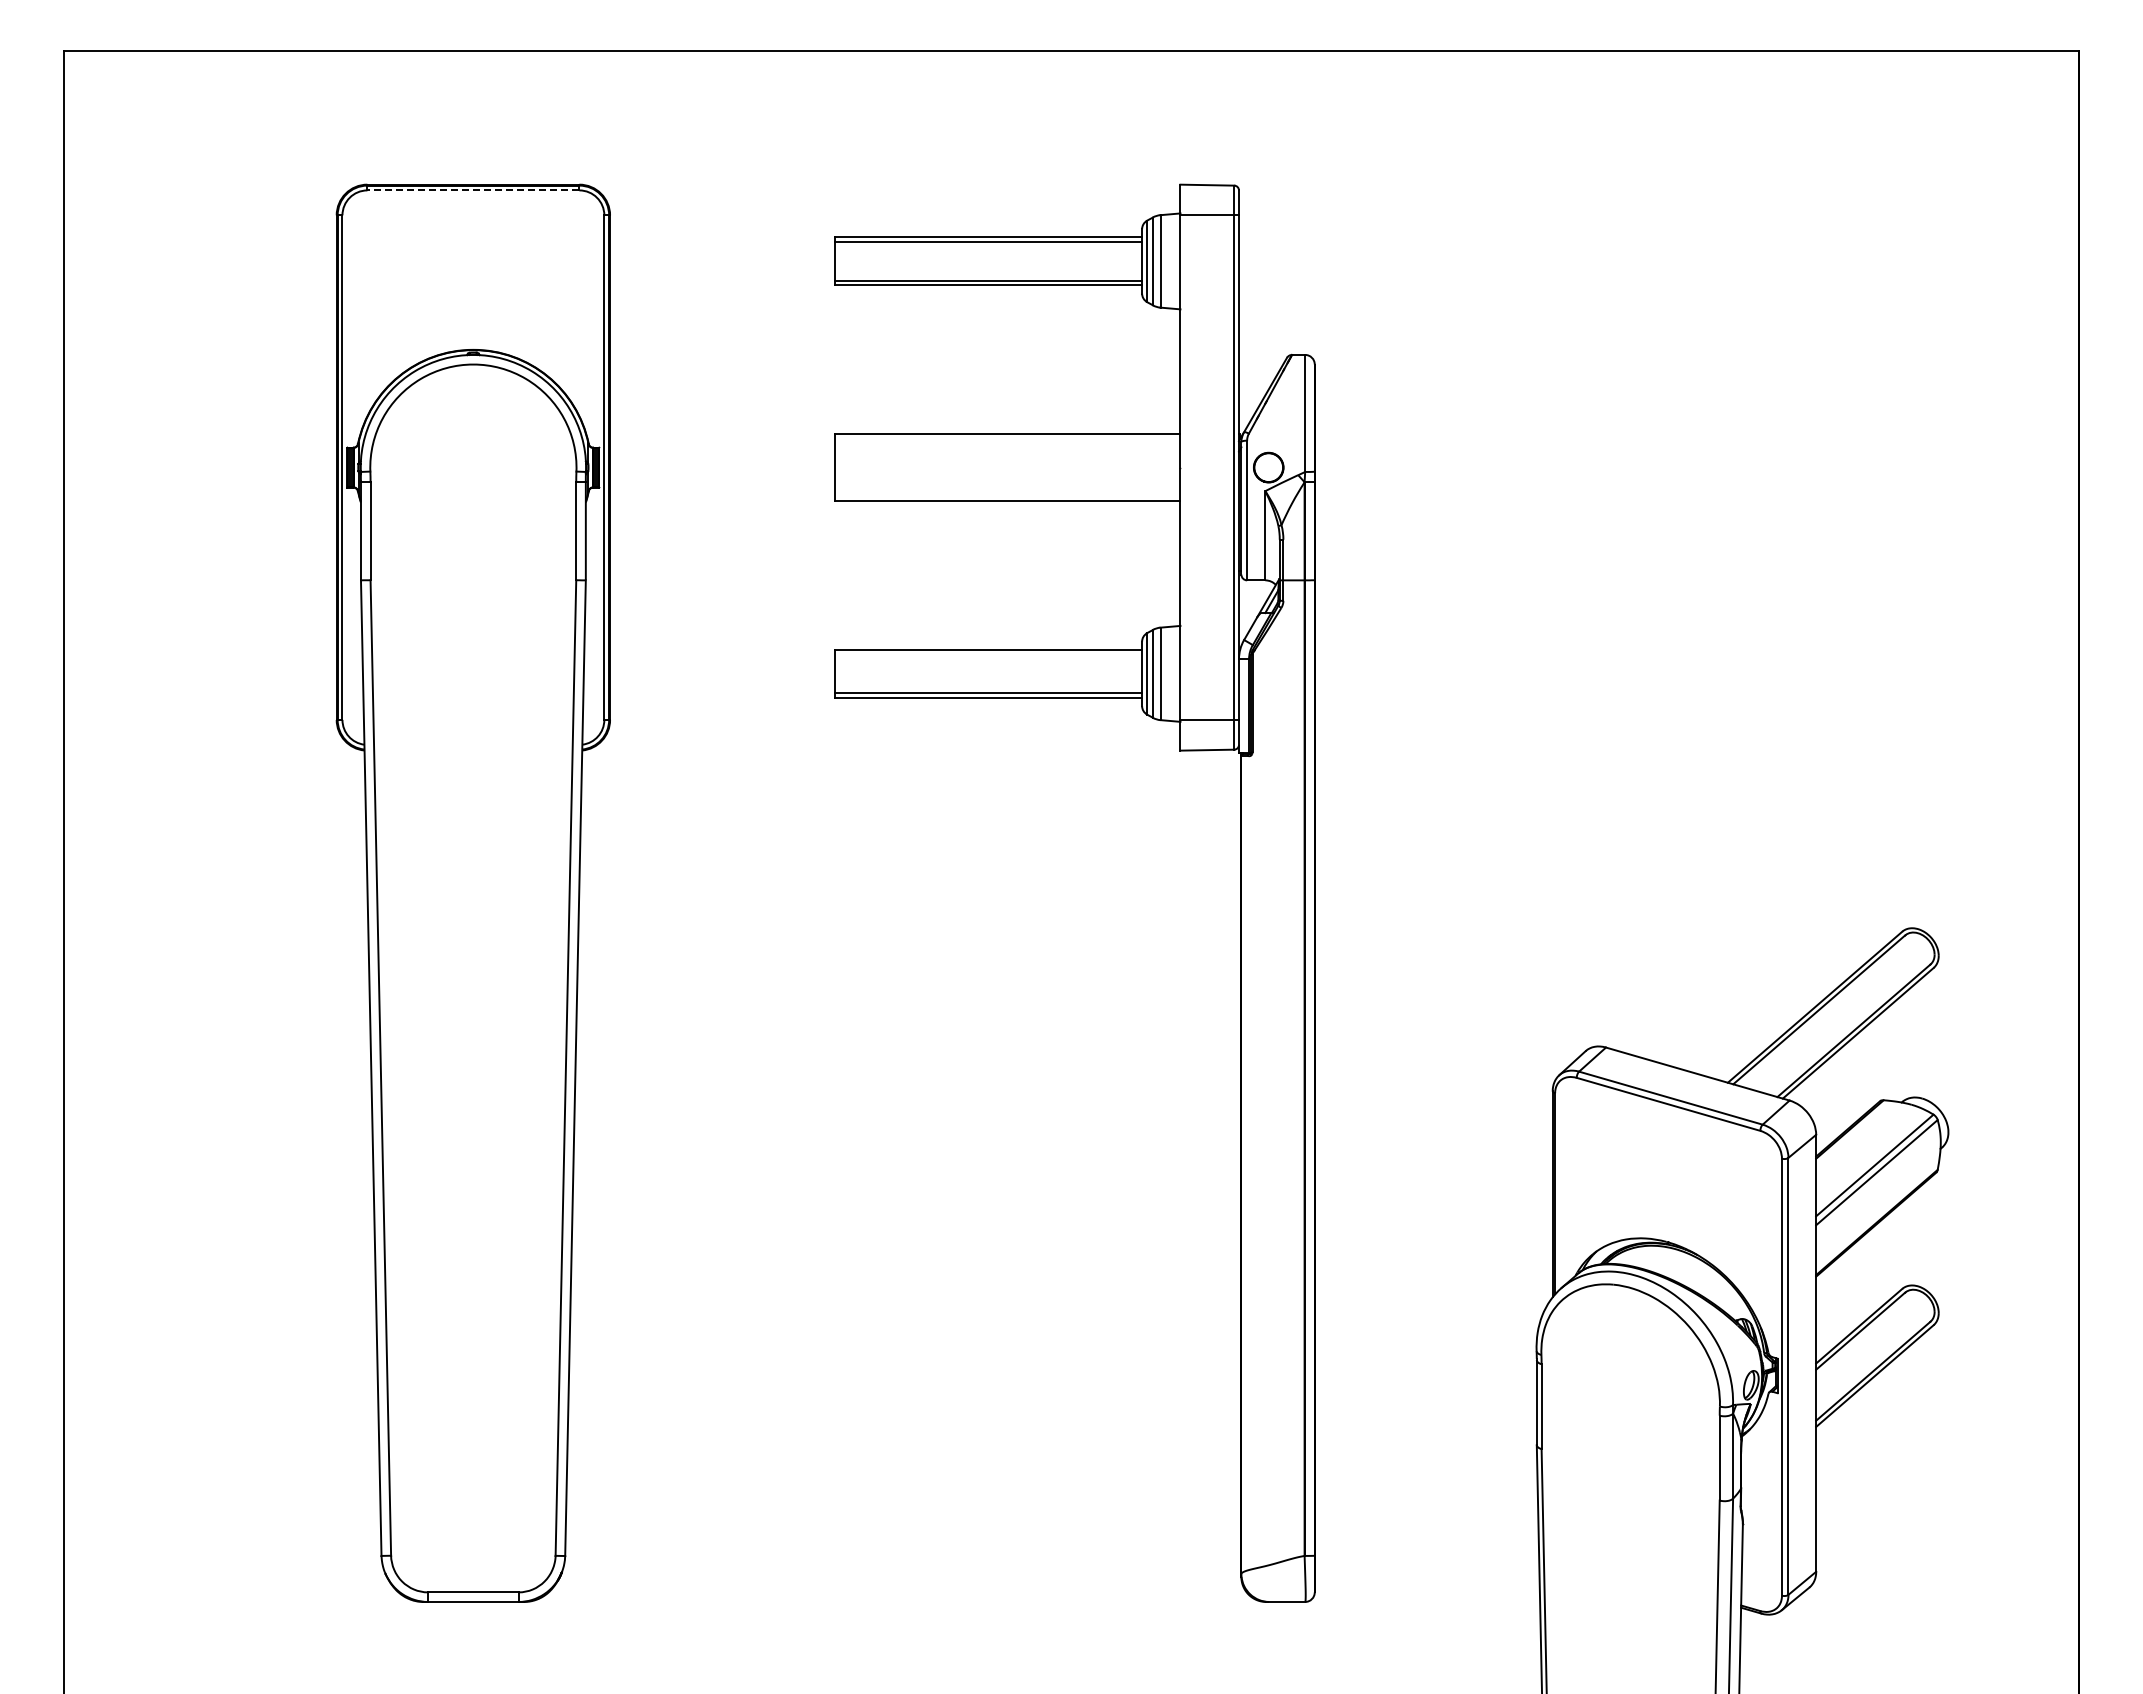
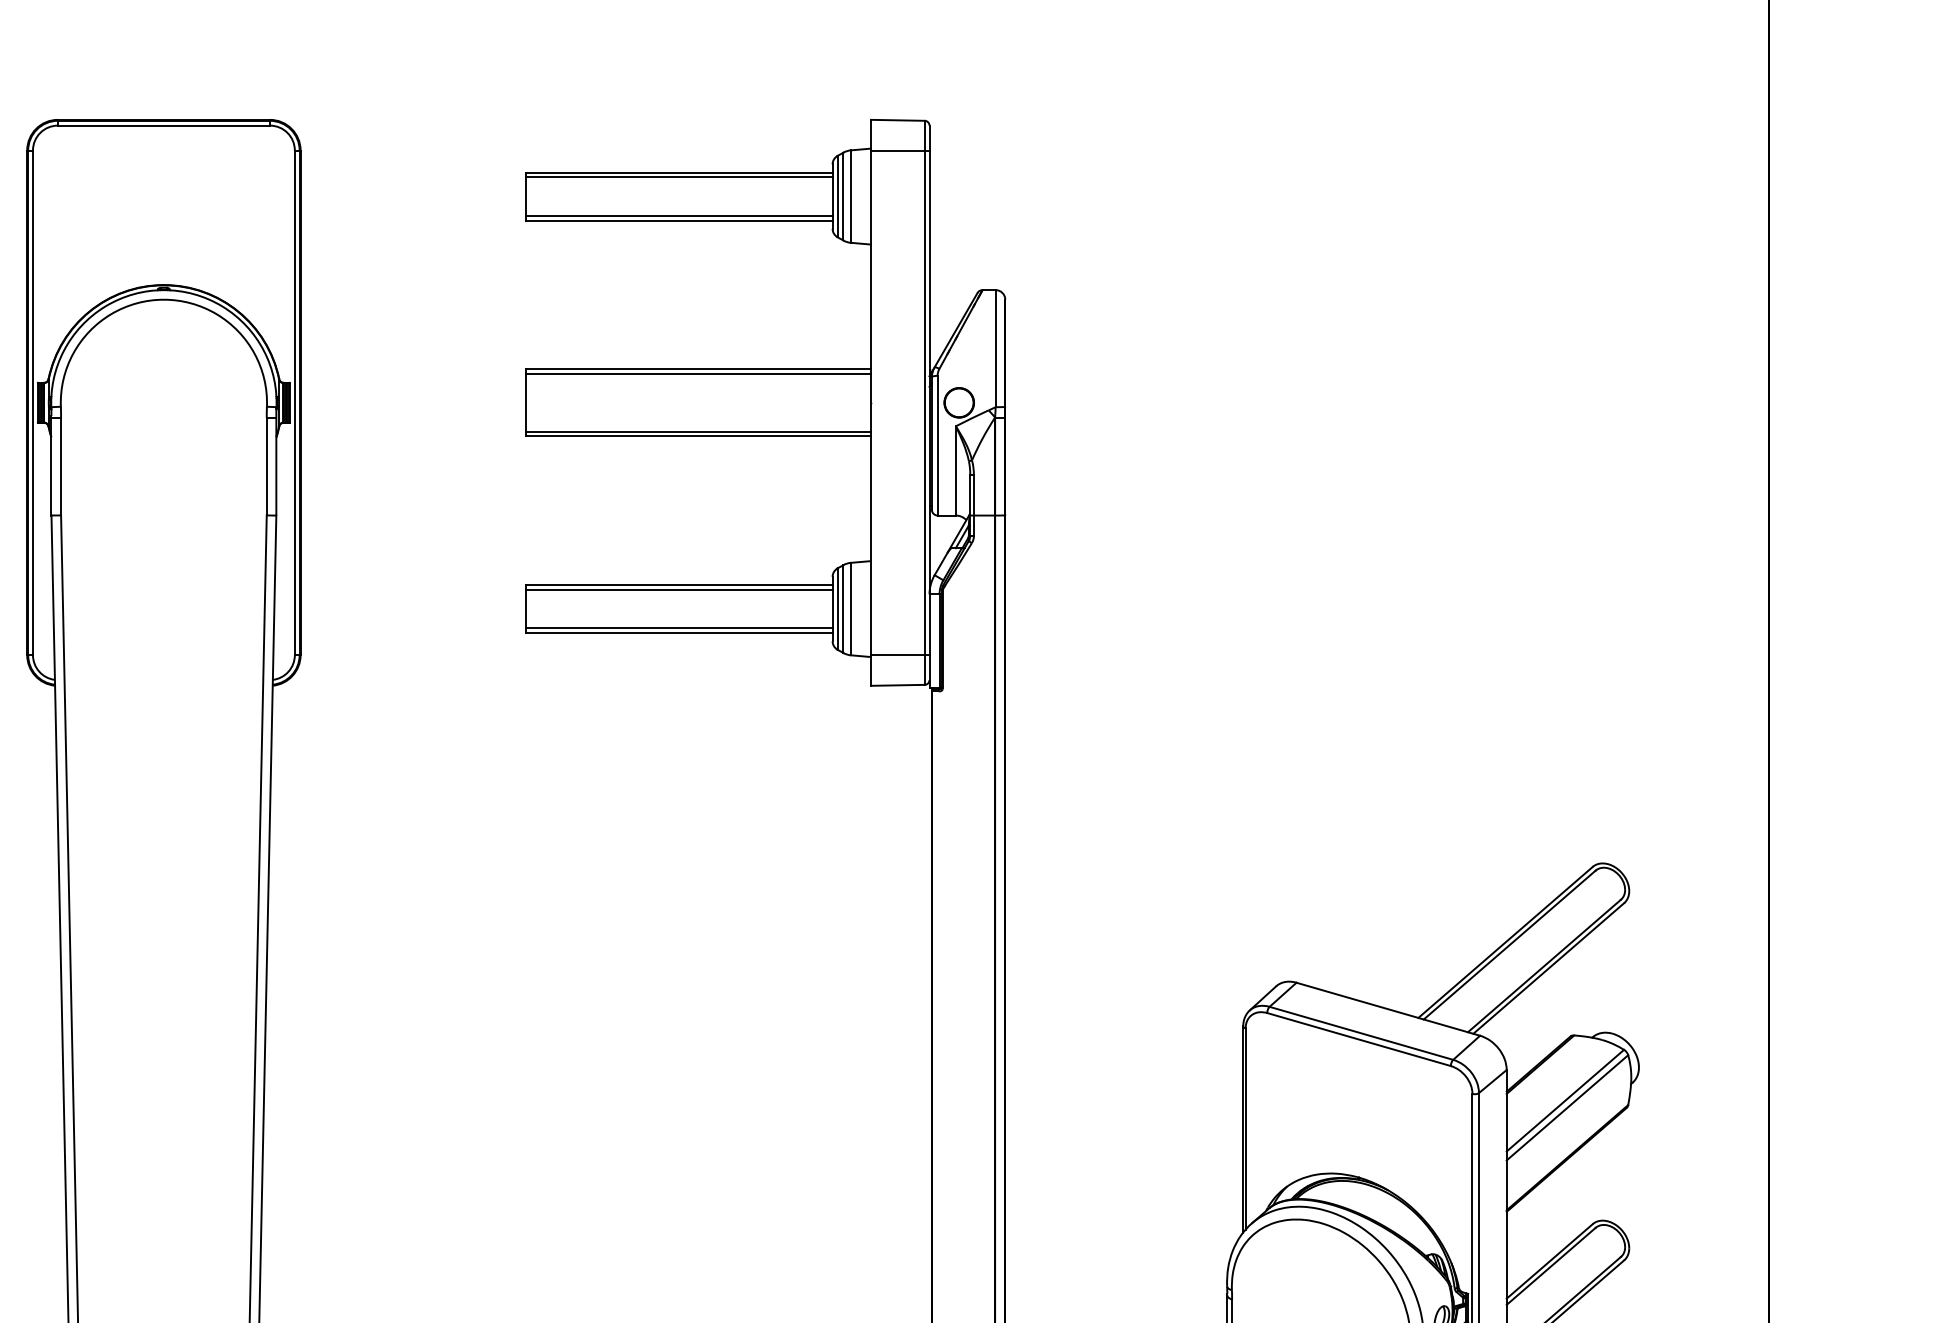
line: (473, 190) -> (164, 125), dashed -> solid
line: (1007, 438) -> (698, 373), added
line: (1007, 496) -> (698, 431), added
line: (988, 654) -> (679, 589), added

